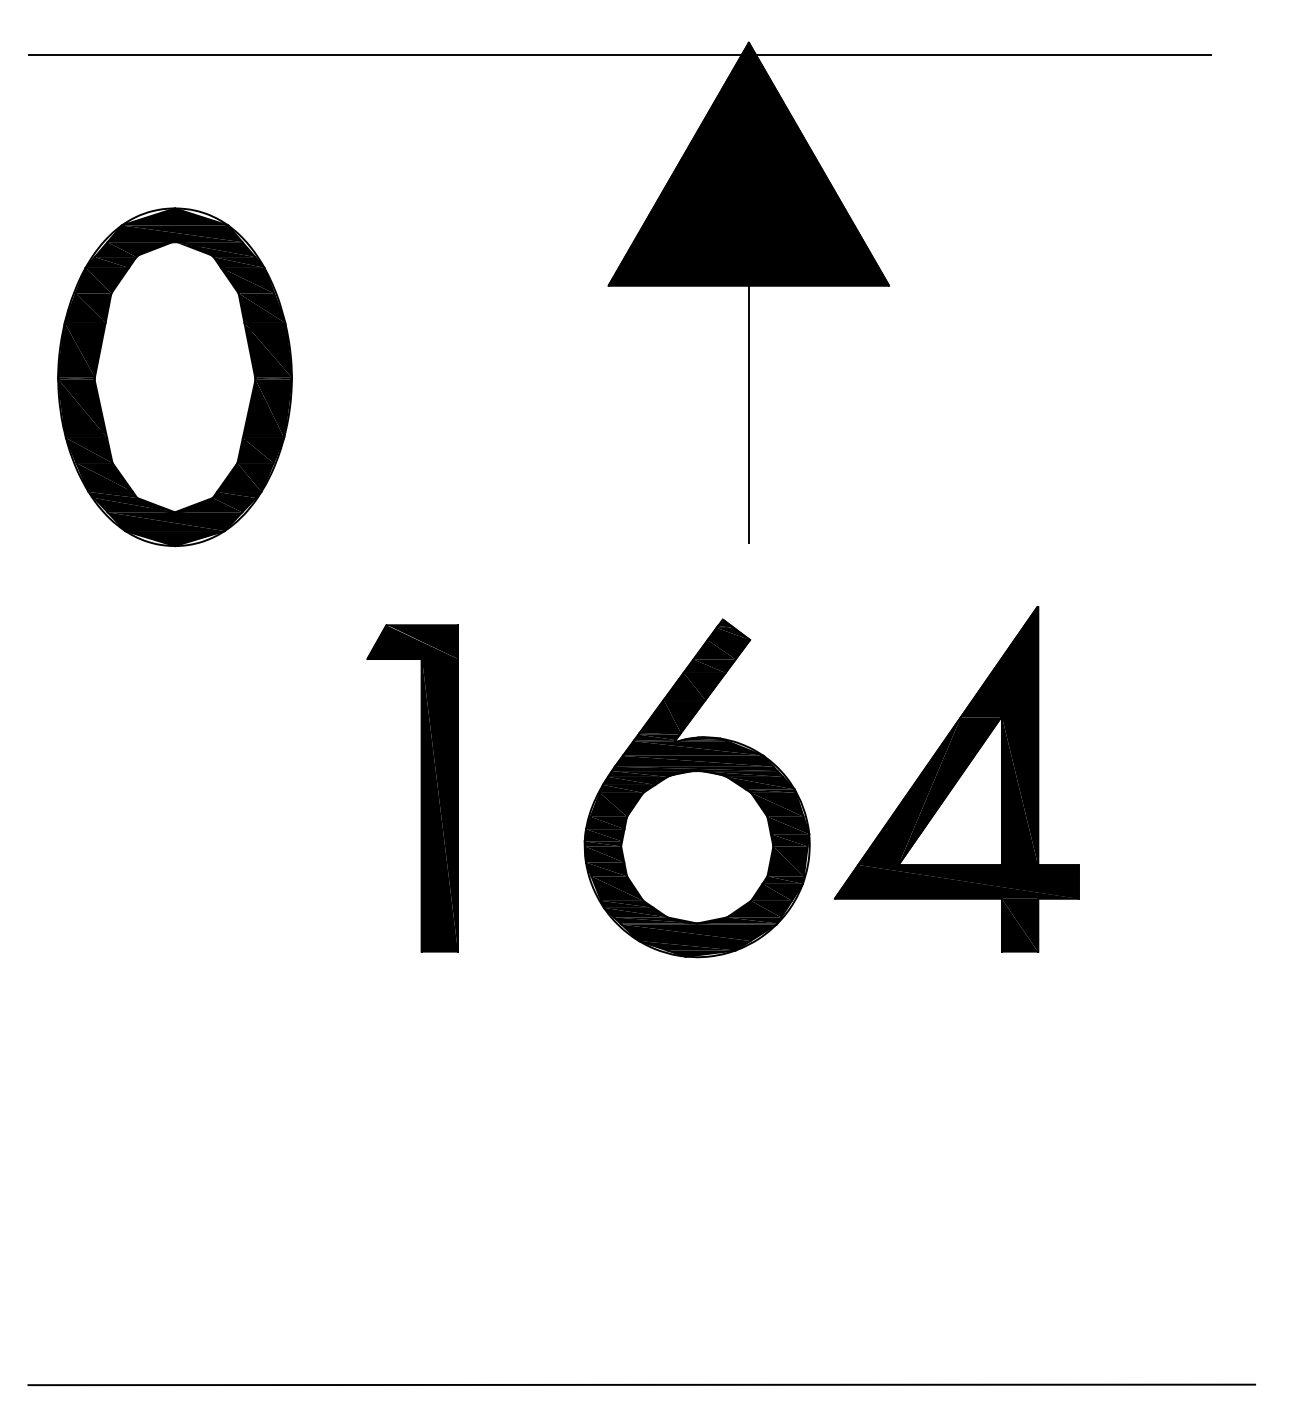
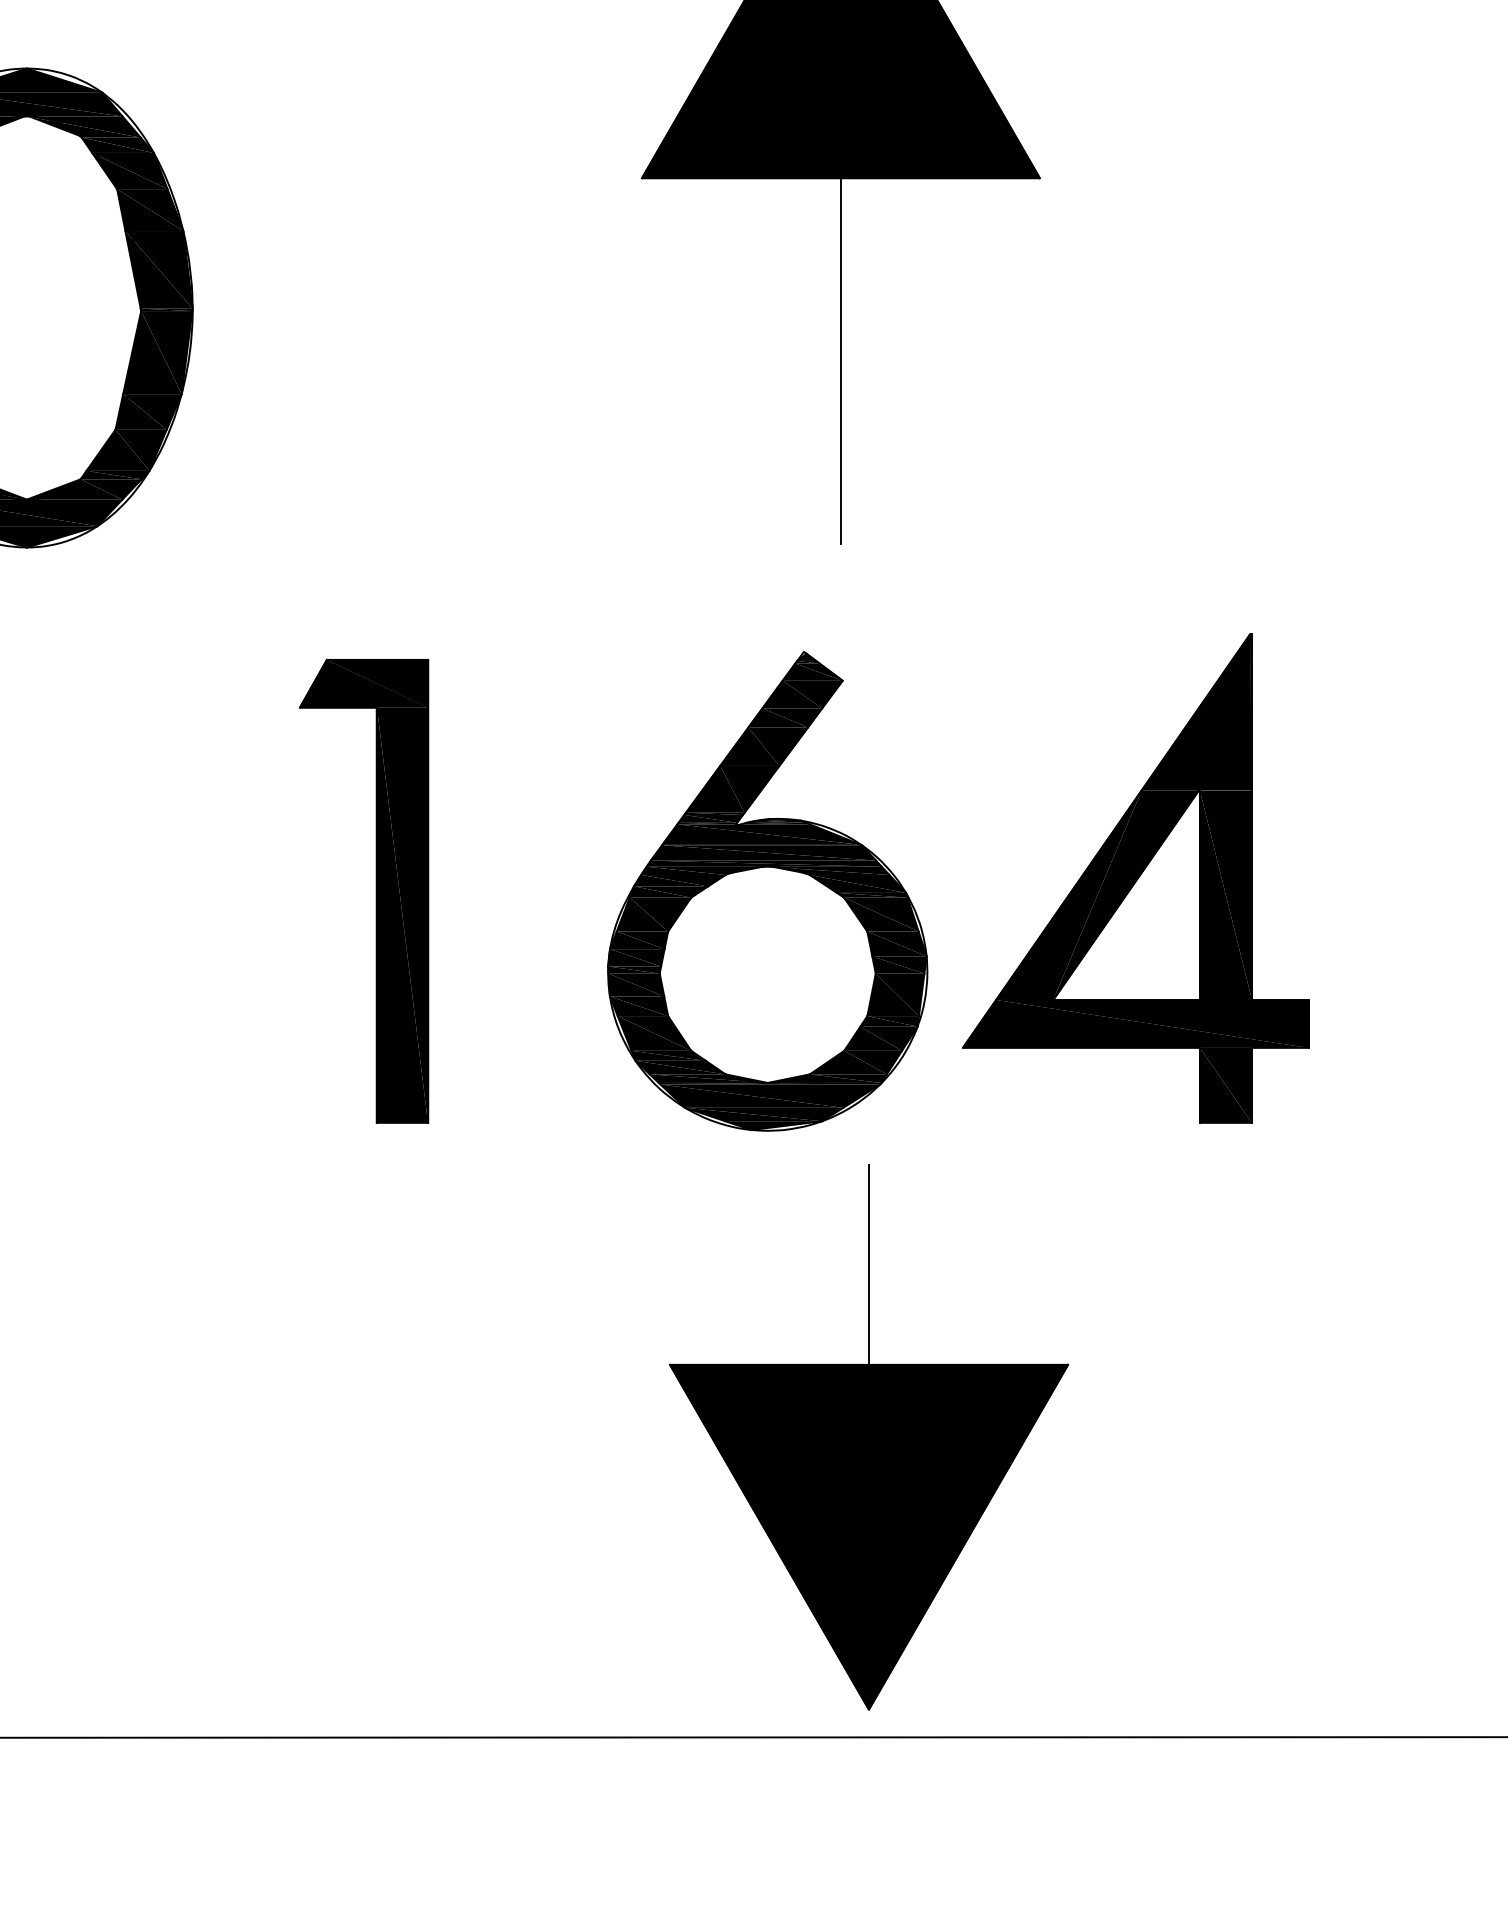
part: (768, 1173) -> (868, 1437), added

